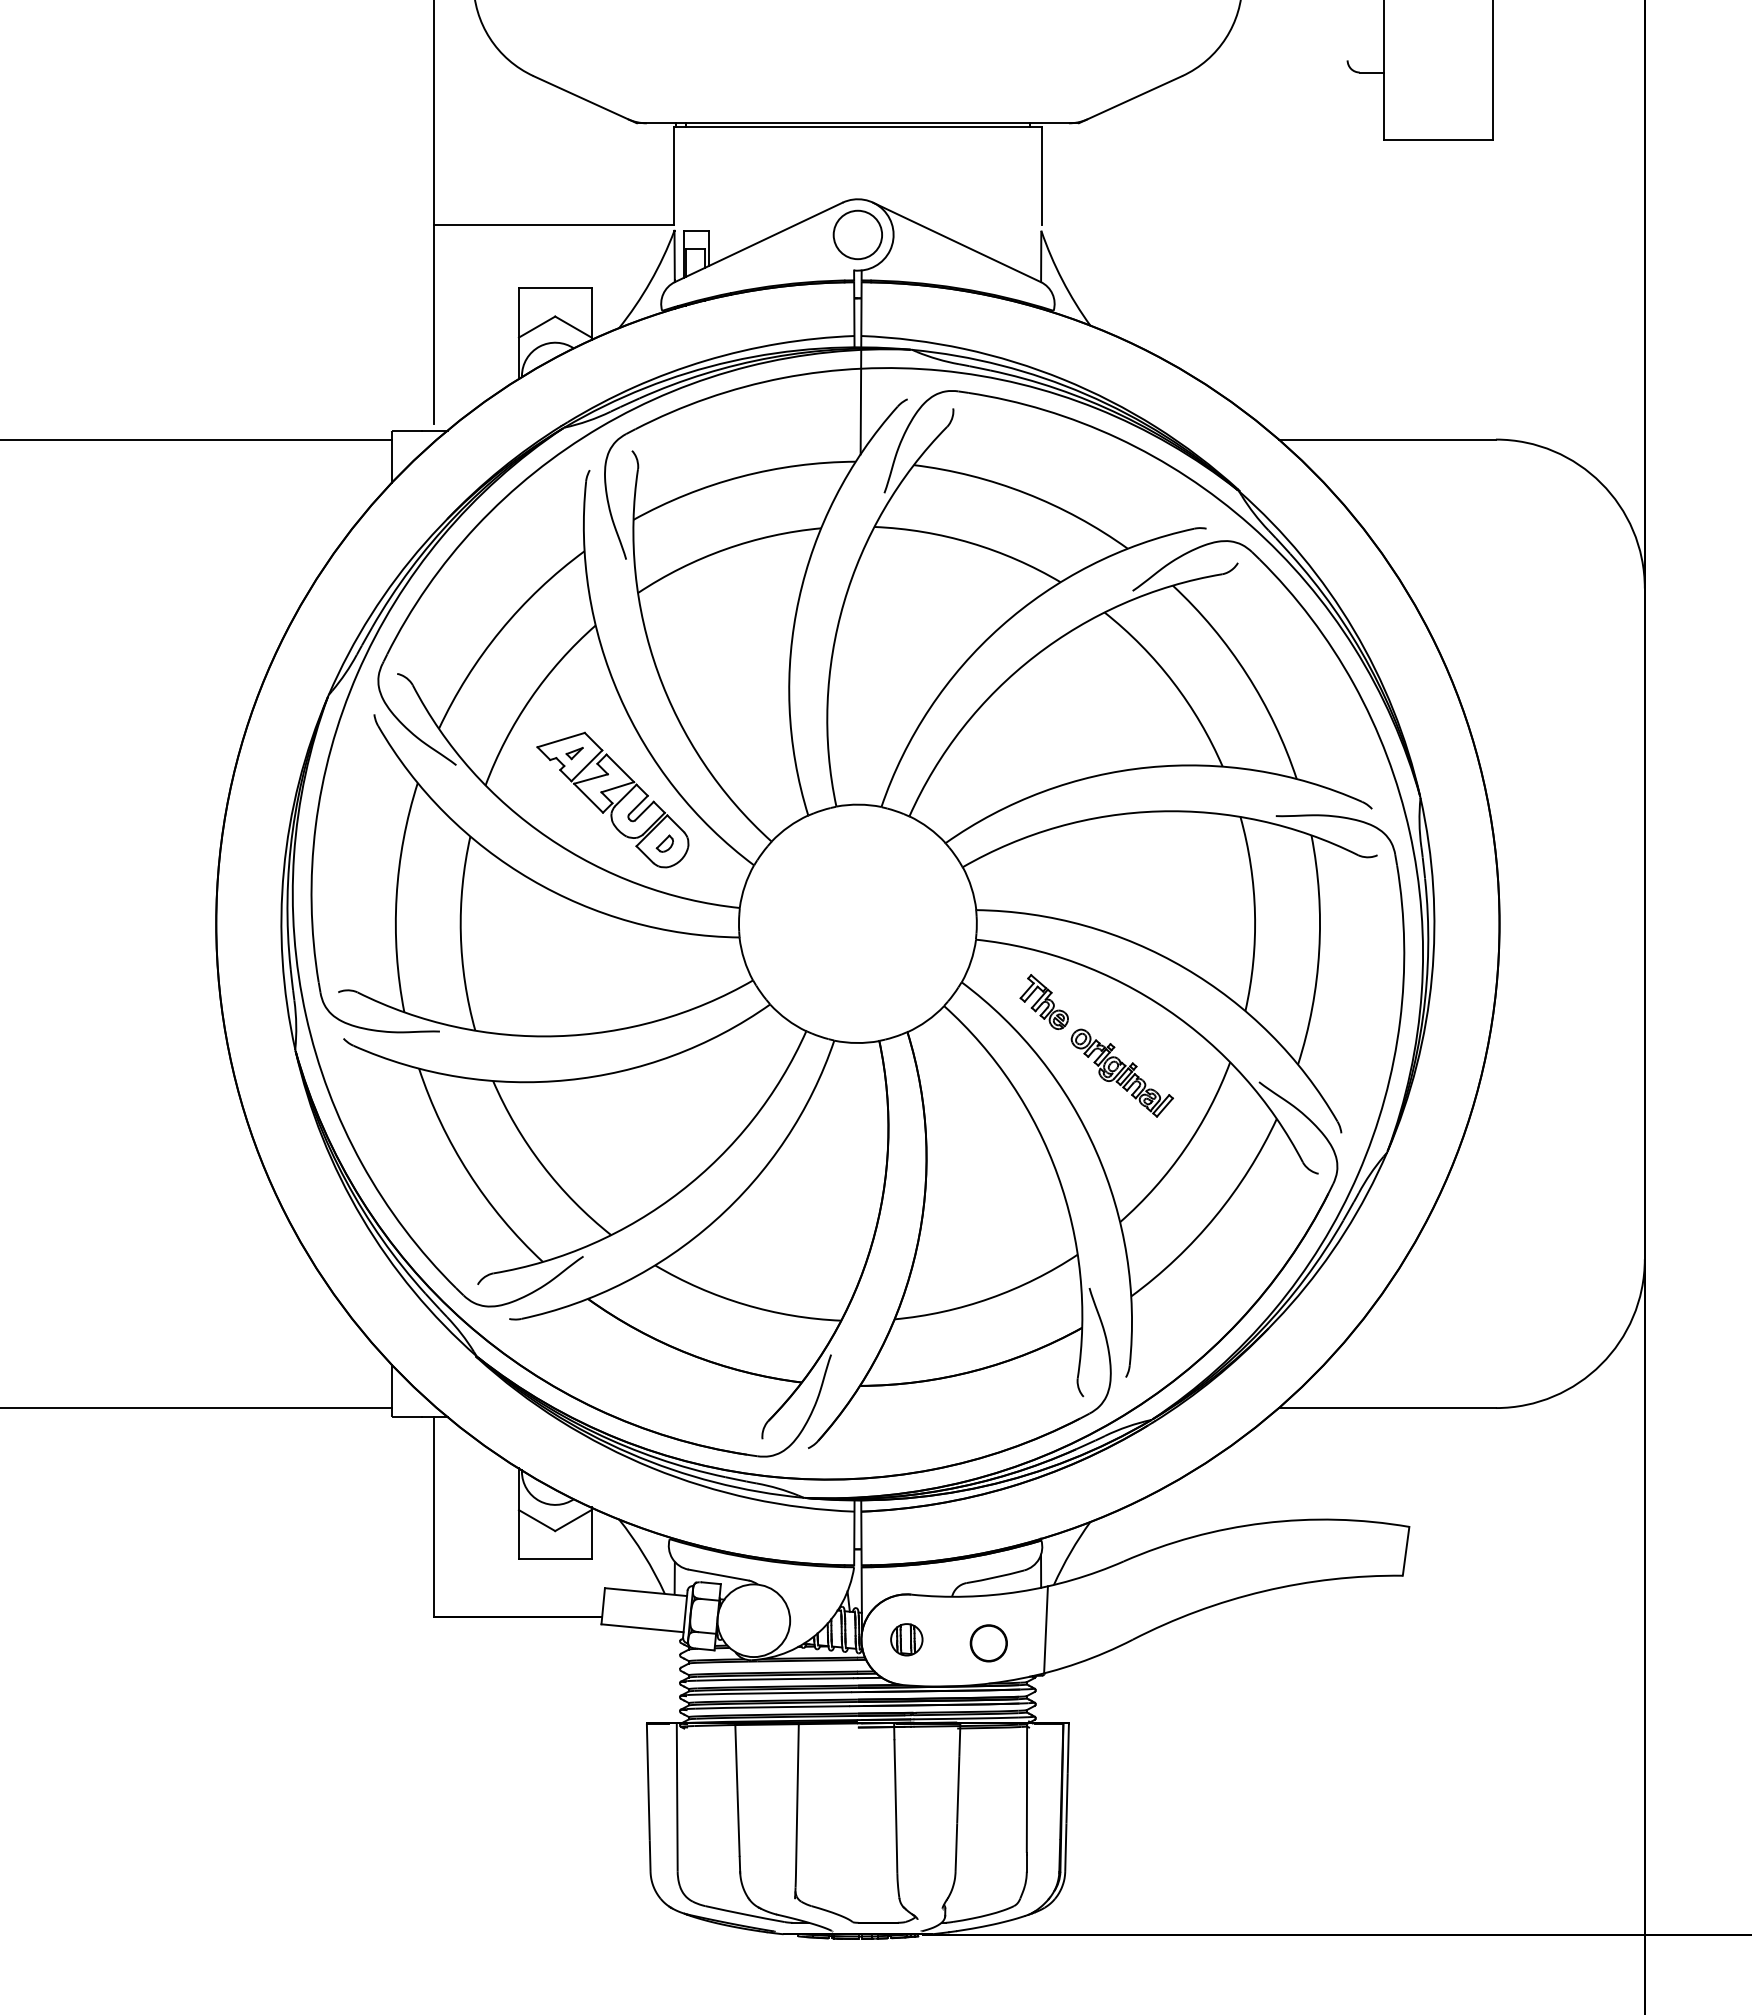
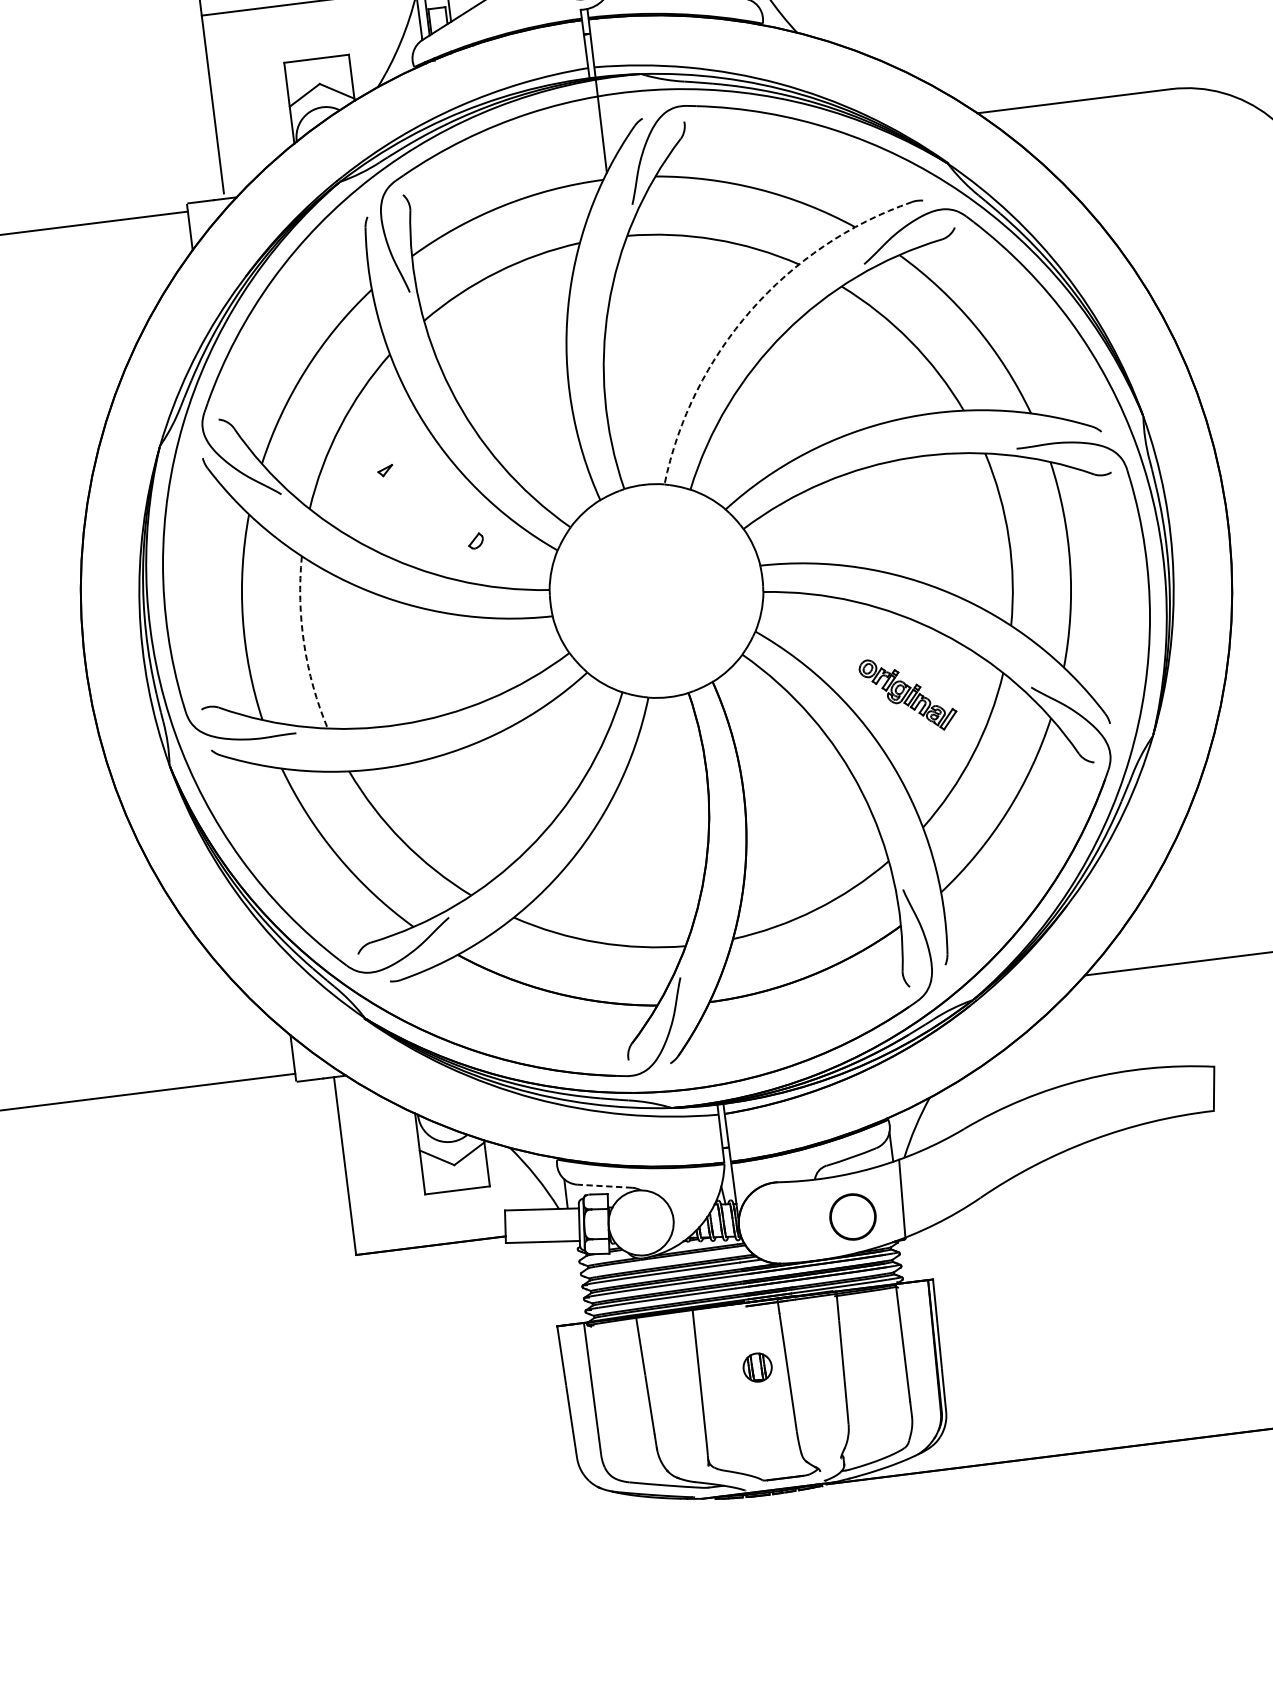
arc: (1001, 626) -> (751, 310), solid -> dashed
part: (612, 799) -> (424, 507), removed
arc: (460, 933) -> (303, 643), solid -> dashed
part: (1043, 1001) -> (830, 639), removed
line: (718, 1575) -> (604, 1186), solid -> dashed
part: (906, 1639) -> (757, 1367), moved
circle: (988, 1643) -> (852, 1217), size x1.4

